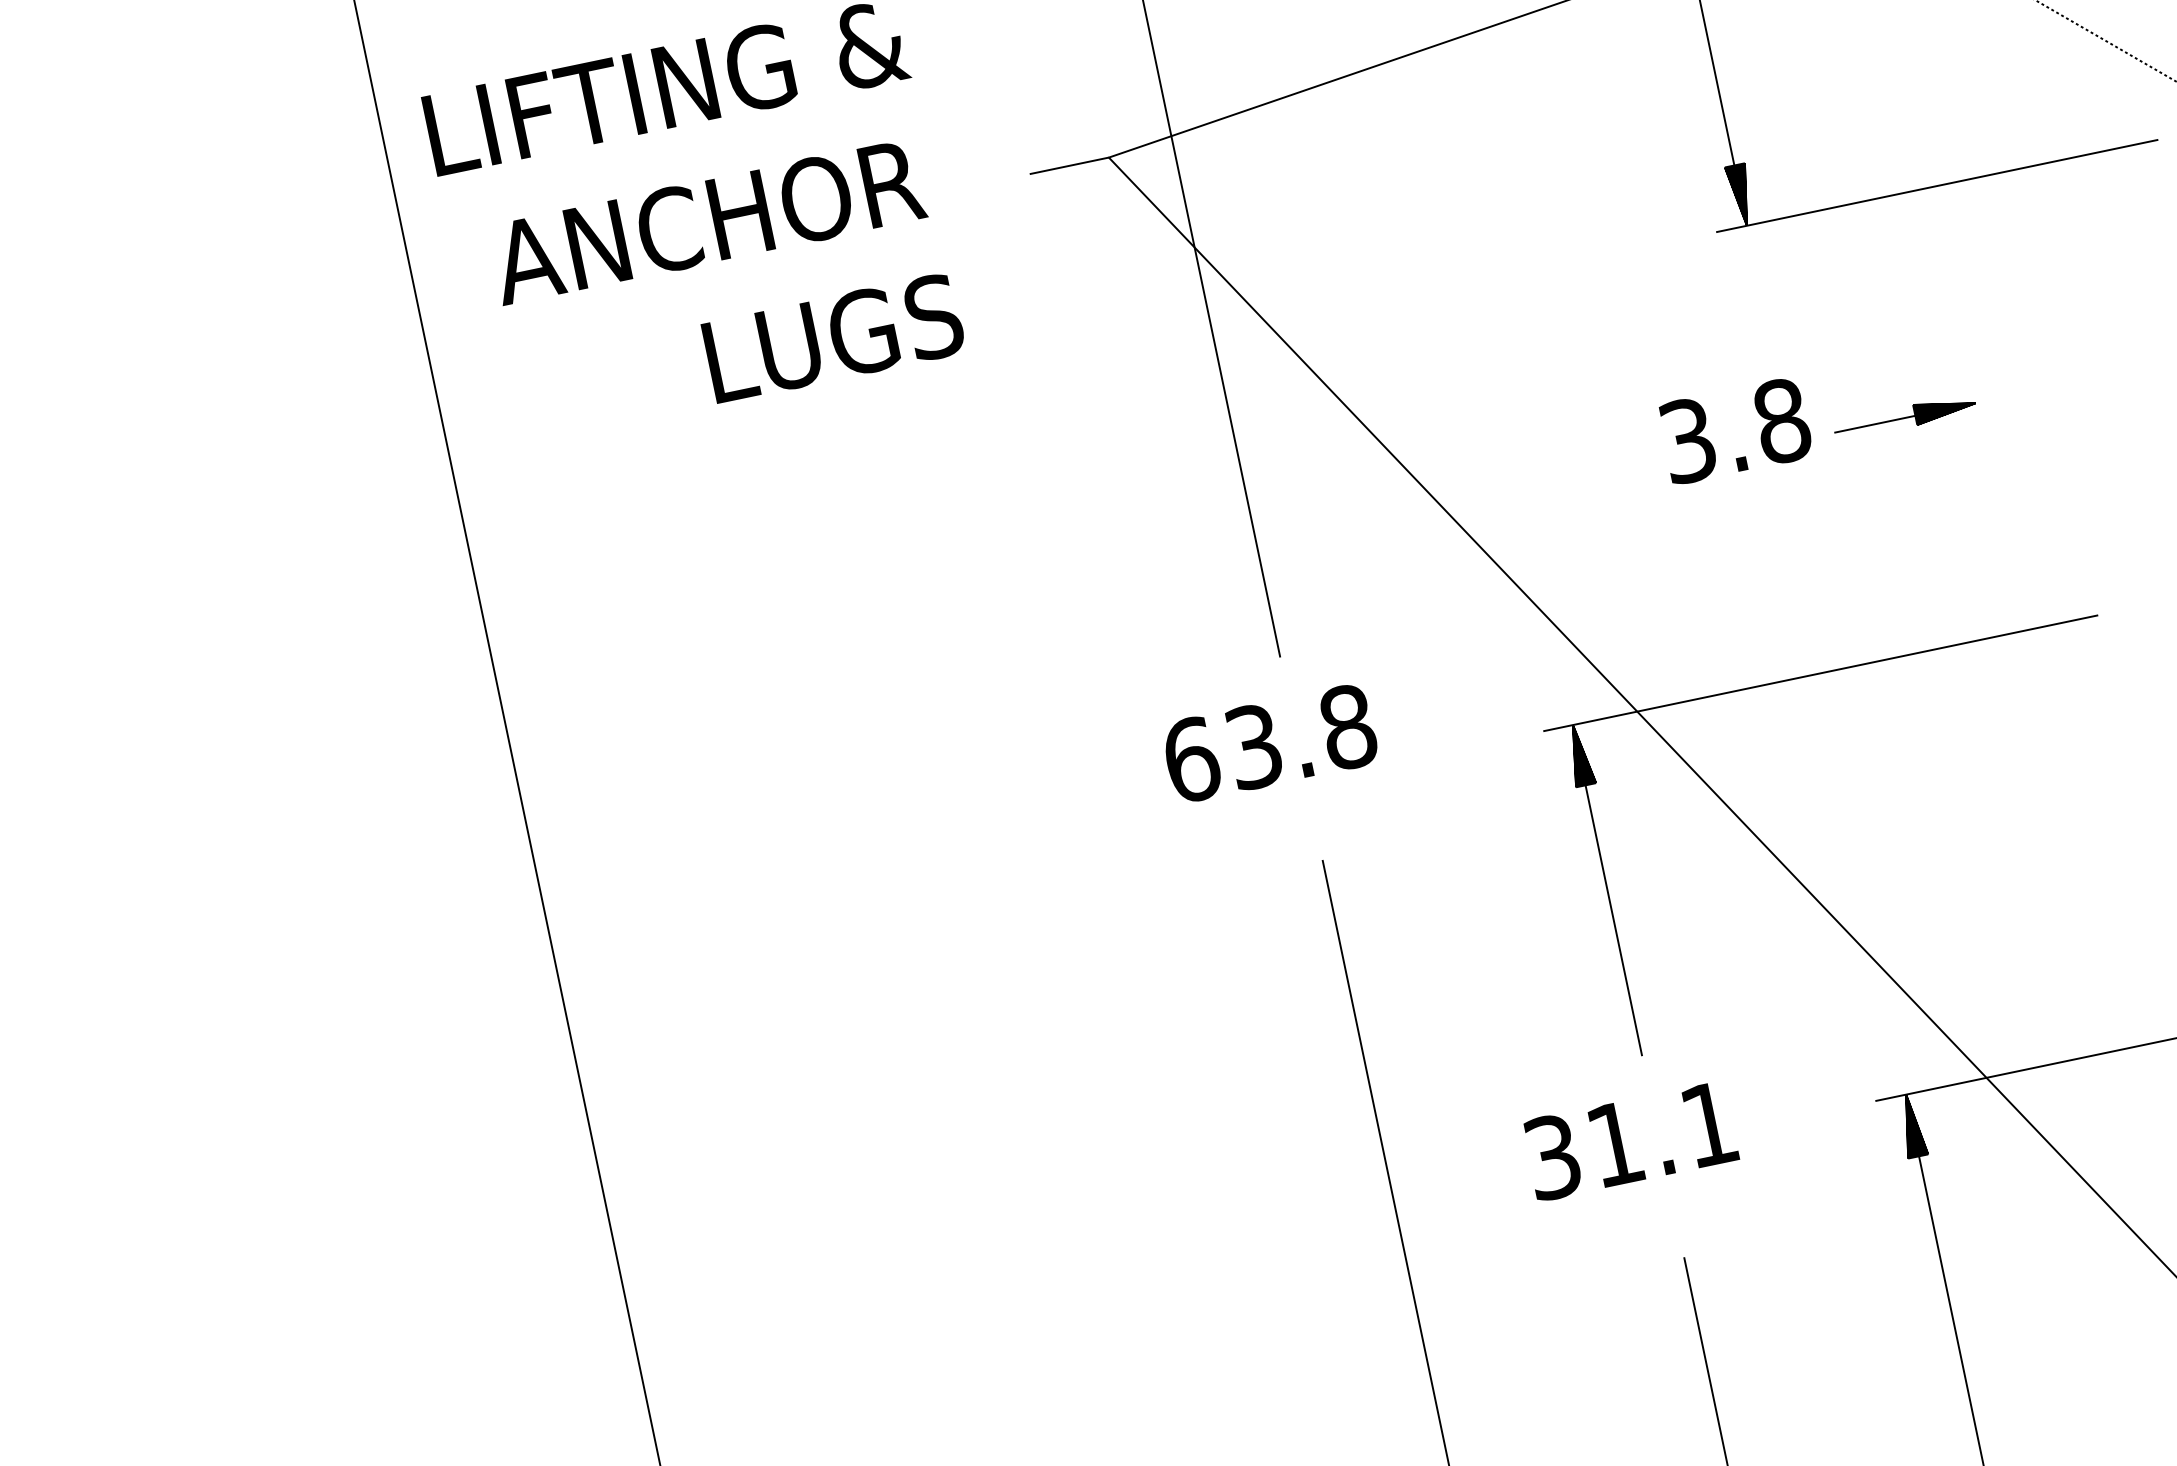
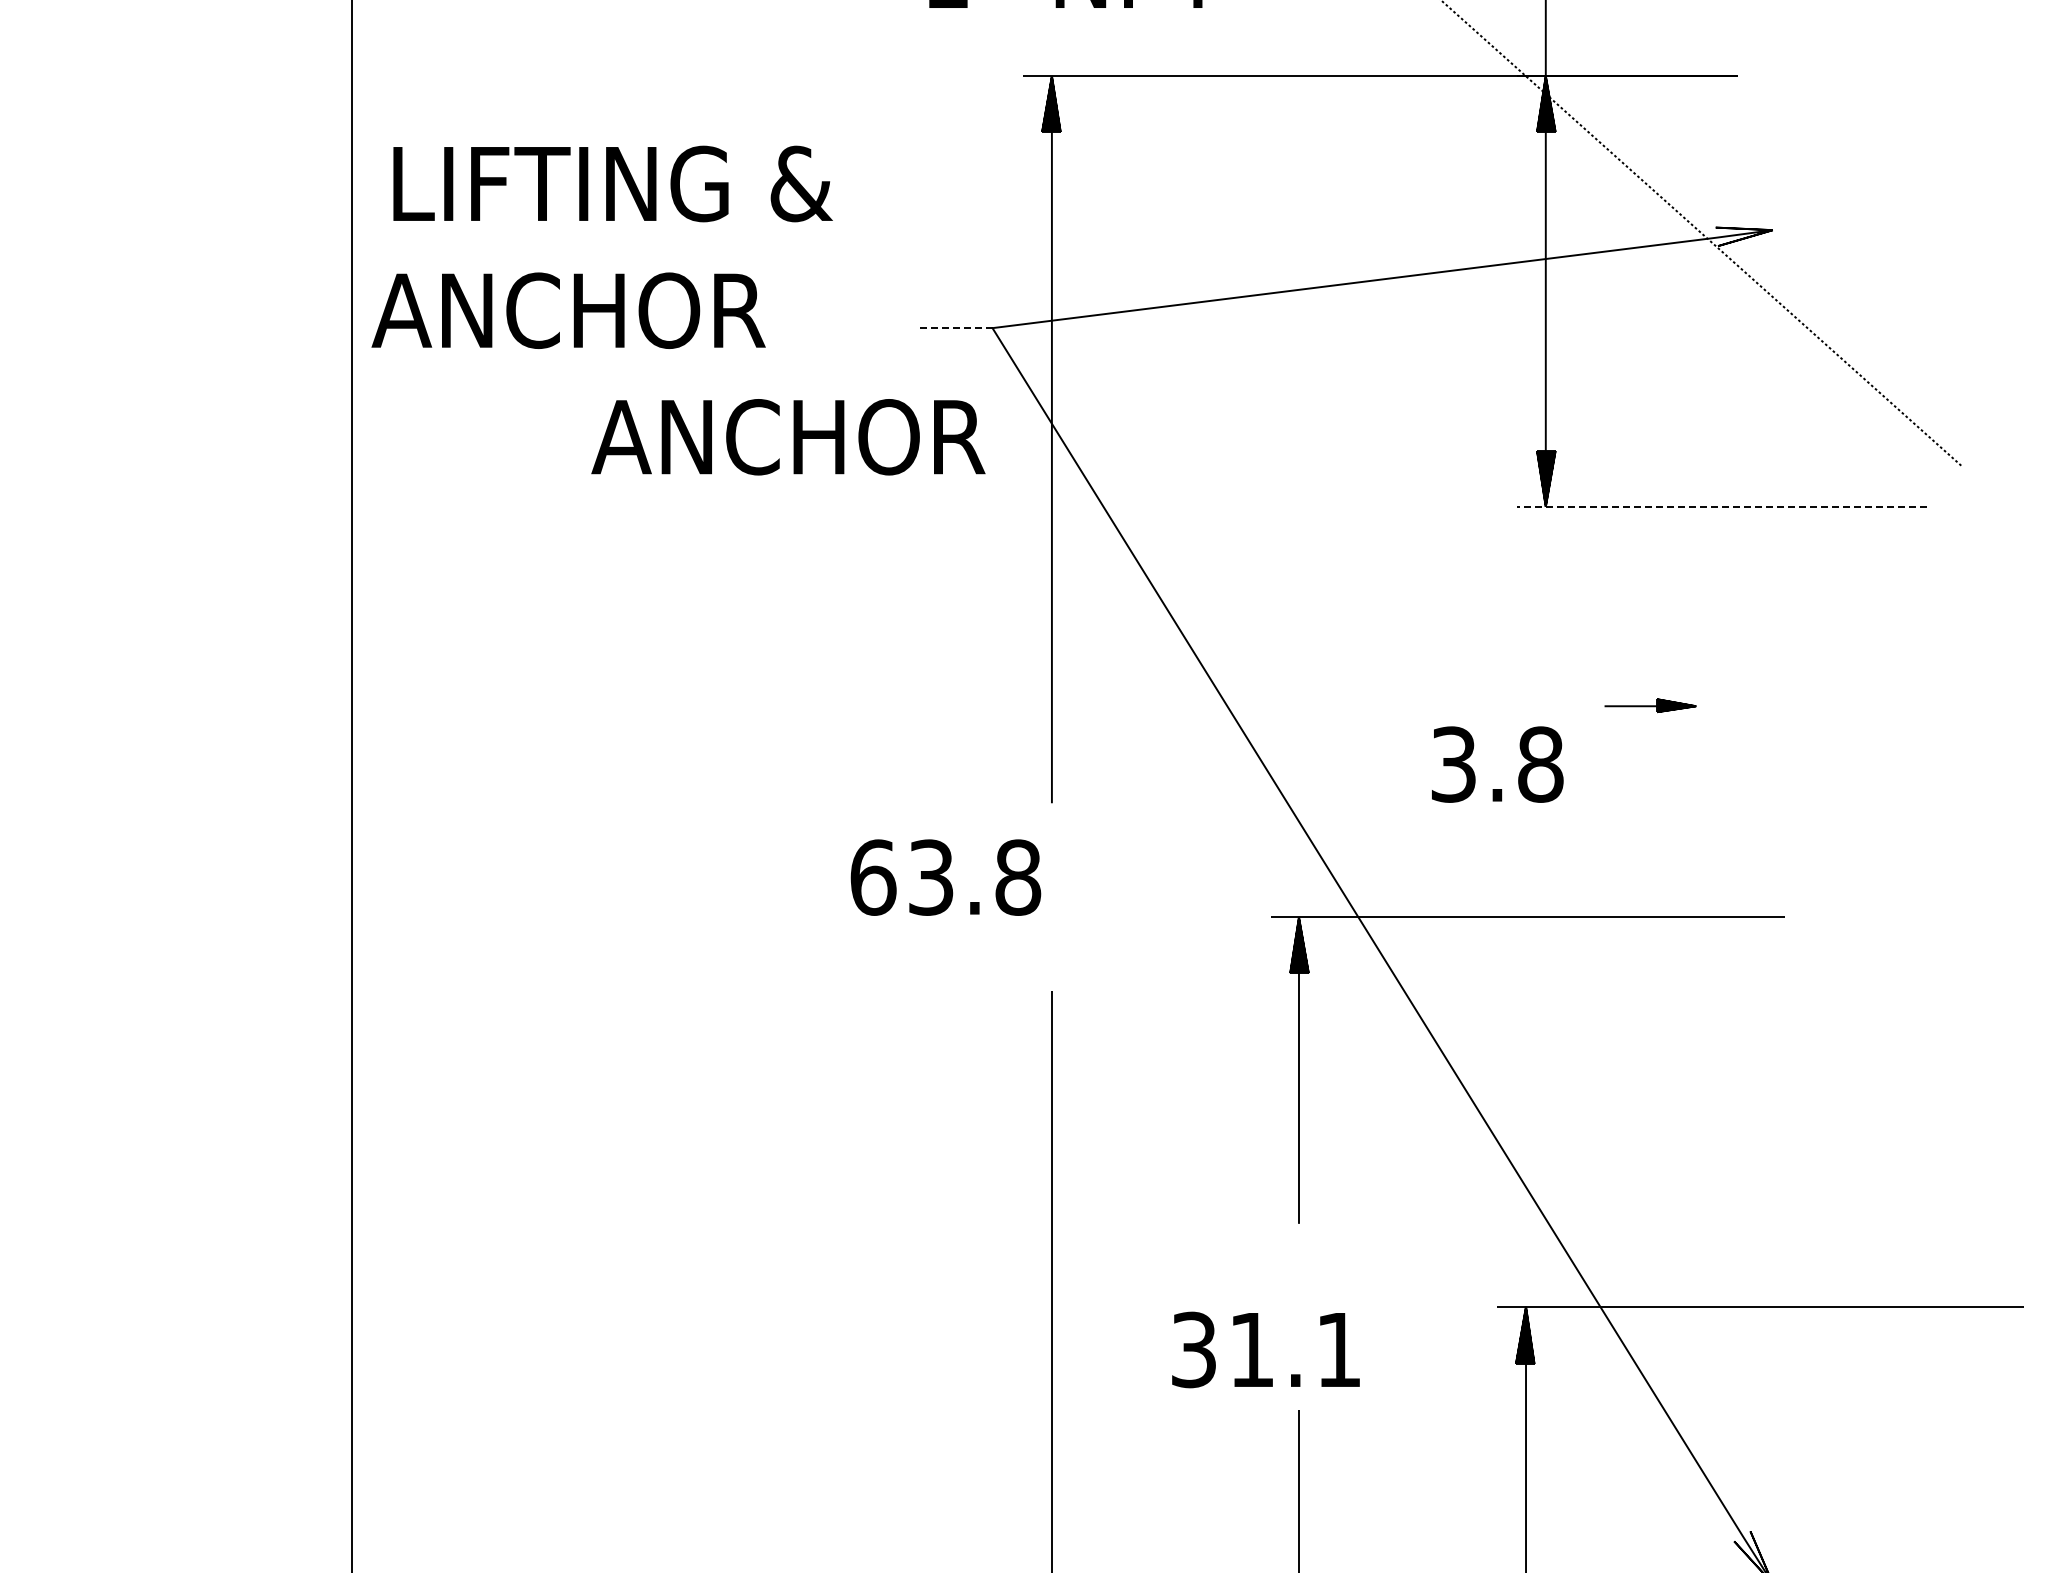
line: (1068, 166) -> (955, 328), solid -> dashed
line: (1936, 185) -> (1721, 506), solid -> dashed
text: (707, 221) -> (568, 310), moved
text: (913, 321) -> (788, 437), LUGS -> ANCHOR
part: (1904, 416) -> (1650, 705), size x0.7
text: (1735, 430) -> (1497, 764), moved
text: (1269, 743) -> (945, 877), moved
text: (1629, 1140) -> (1265, 1349), moved

